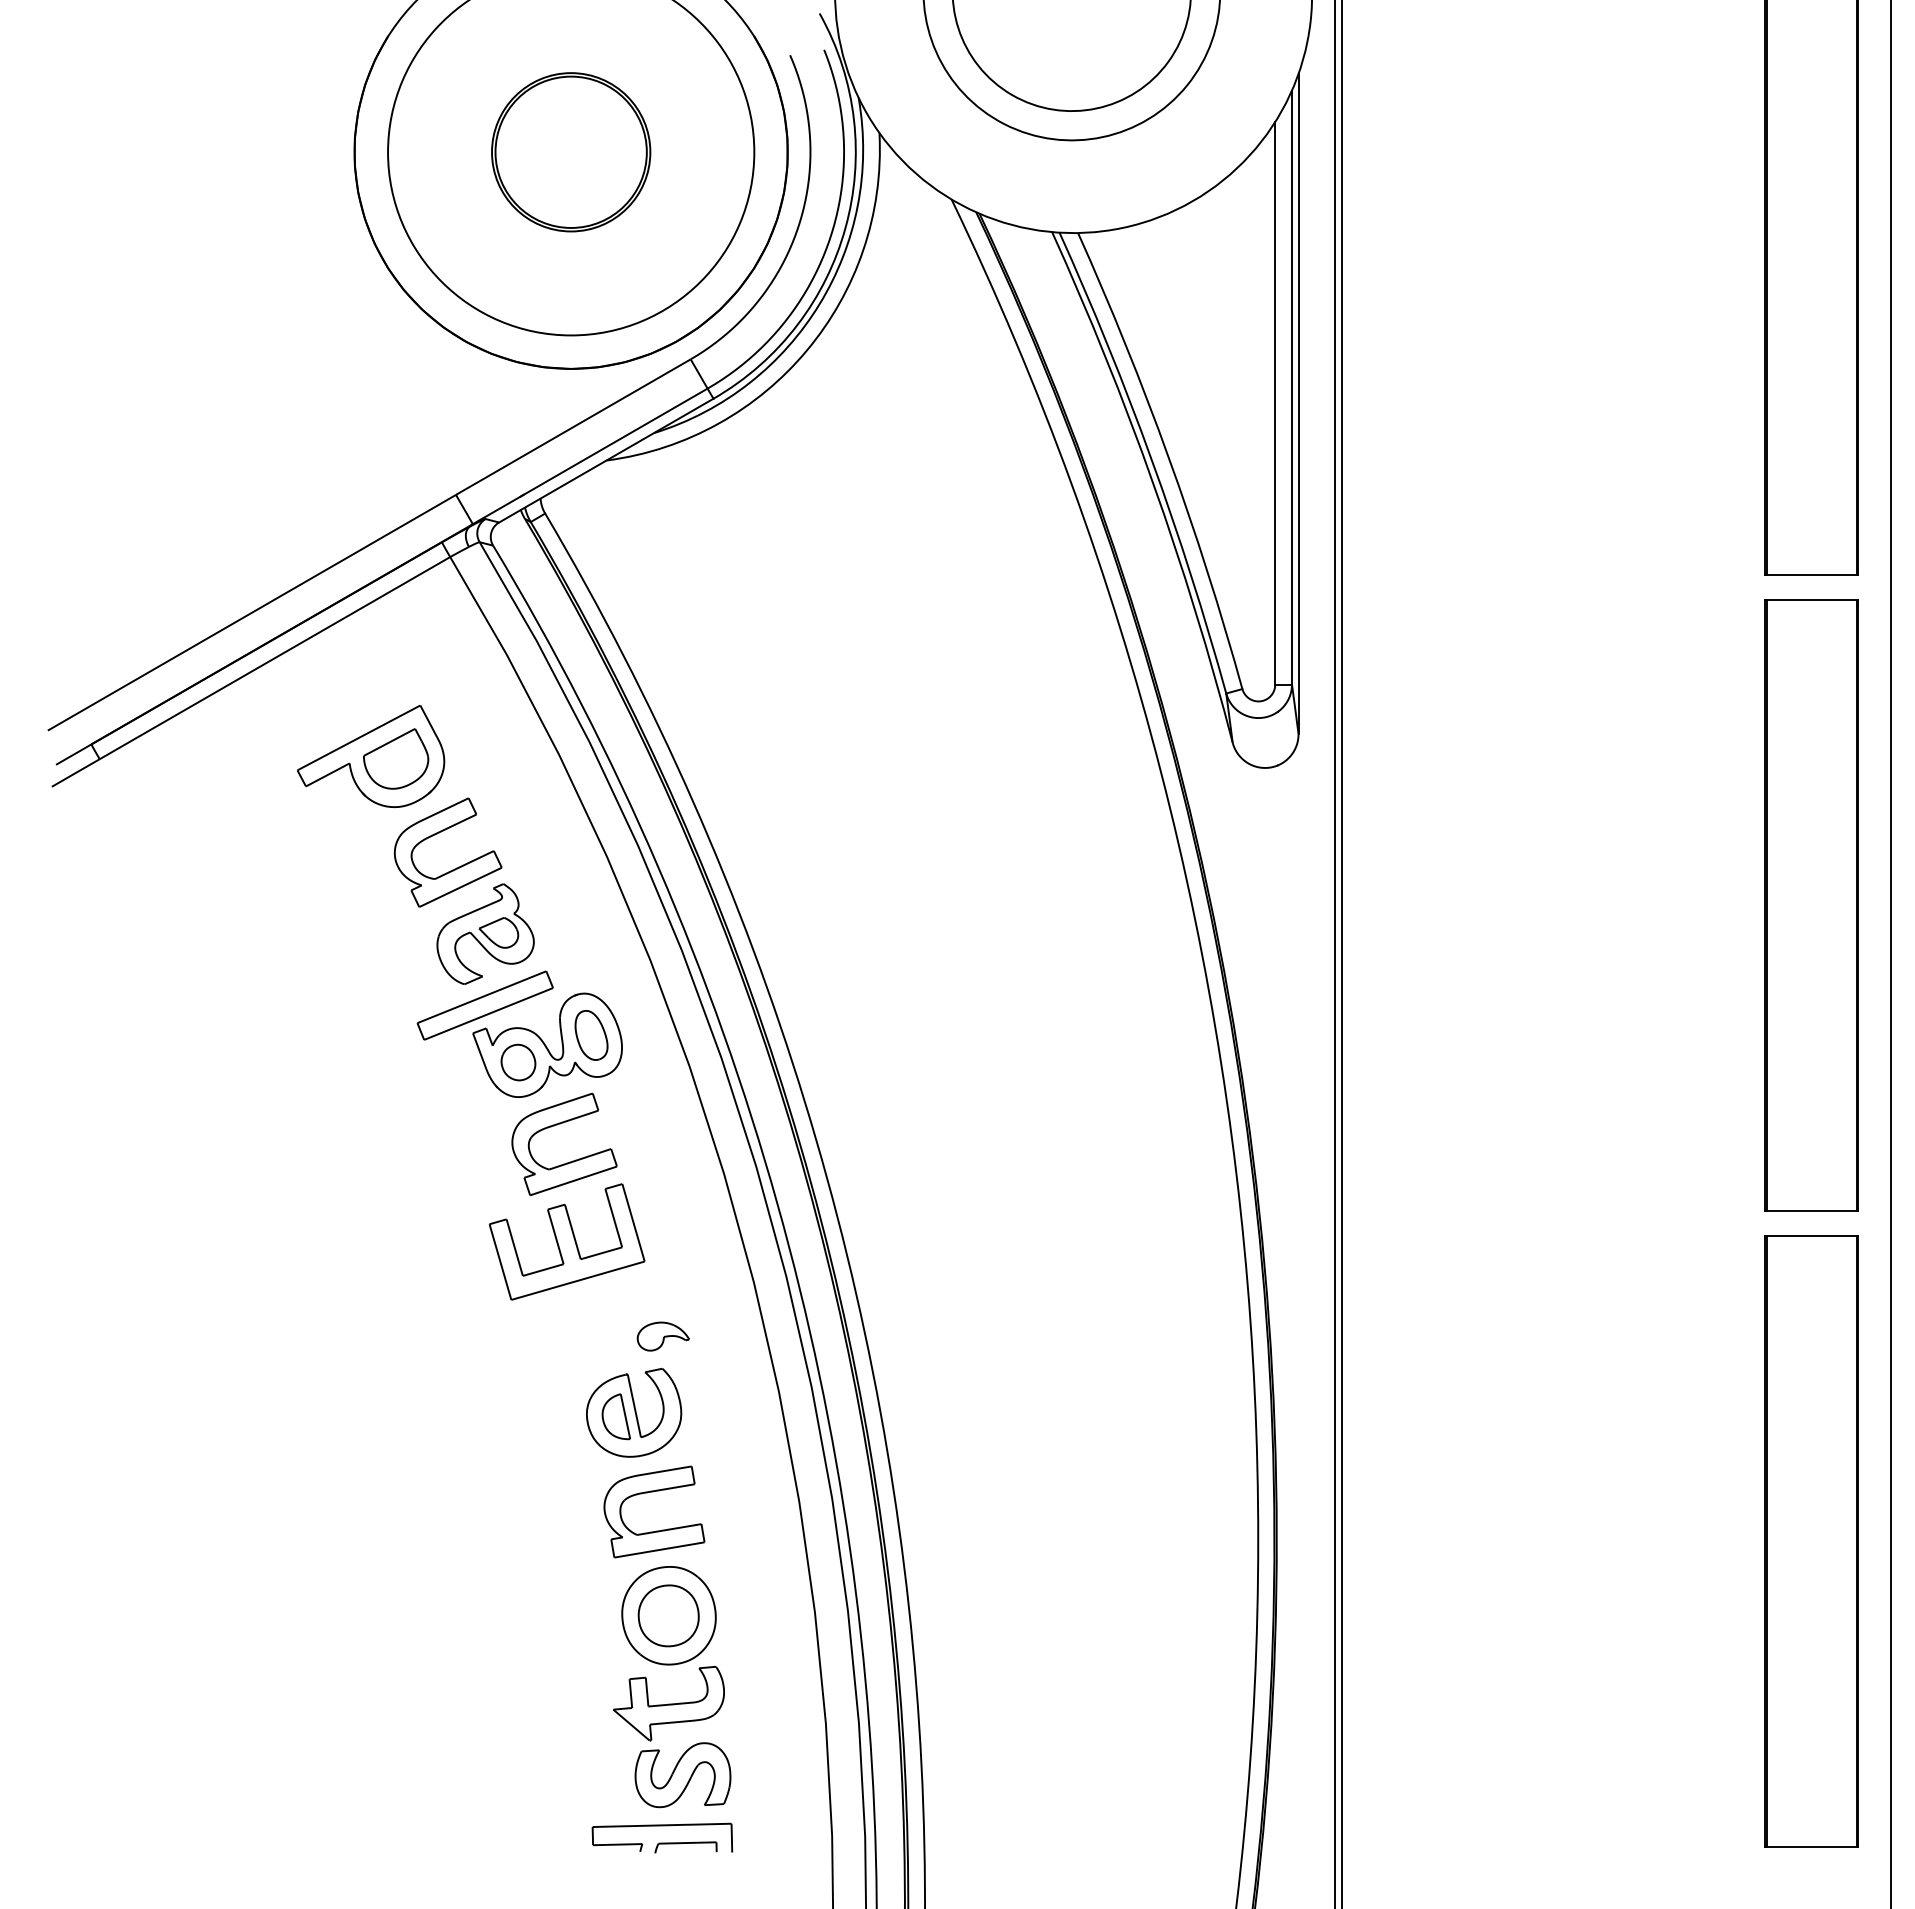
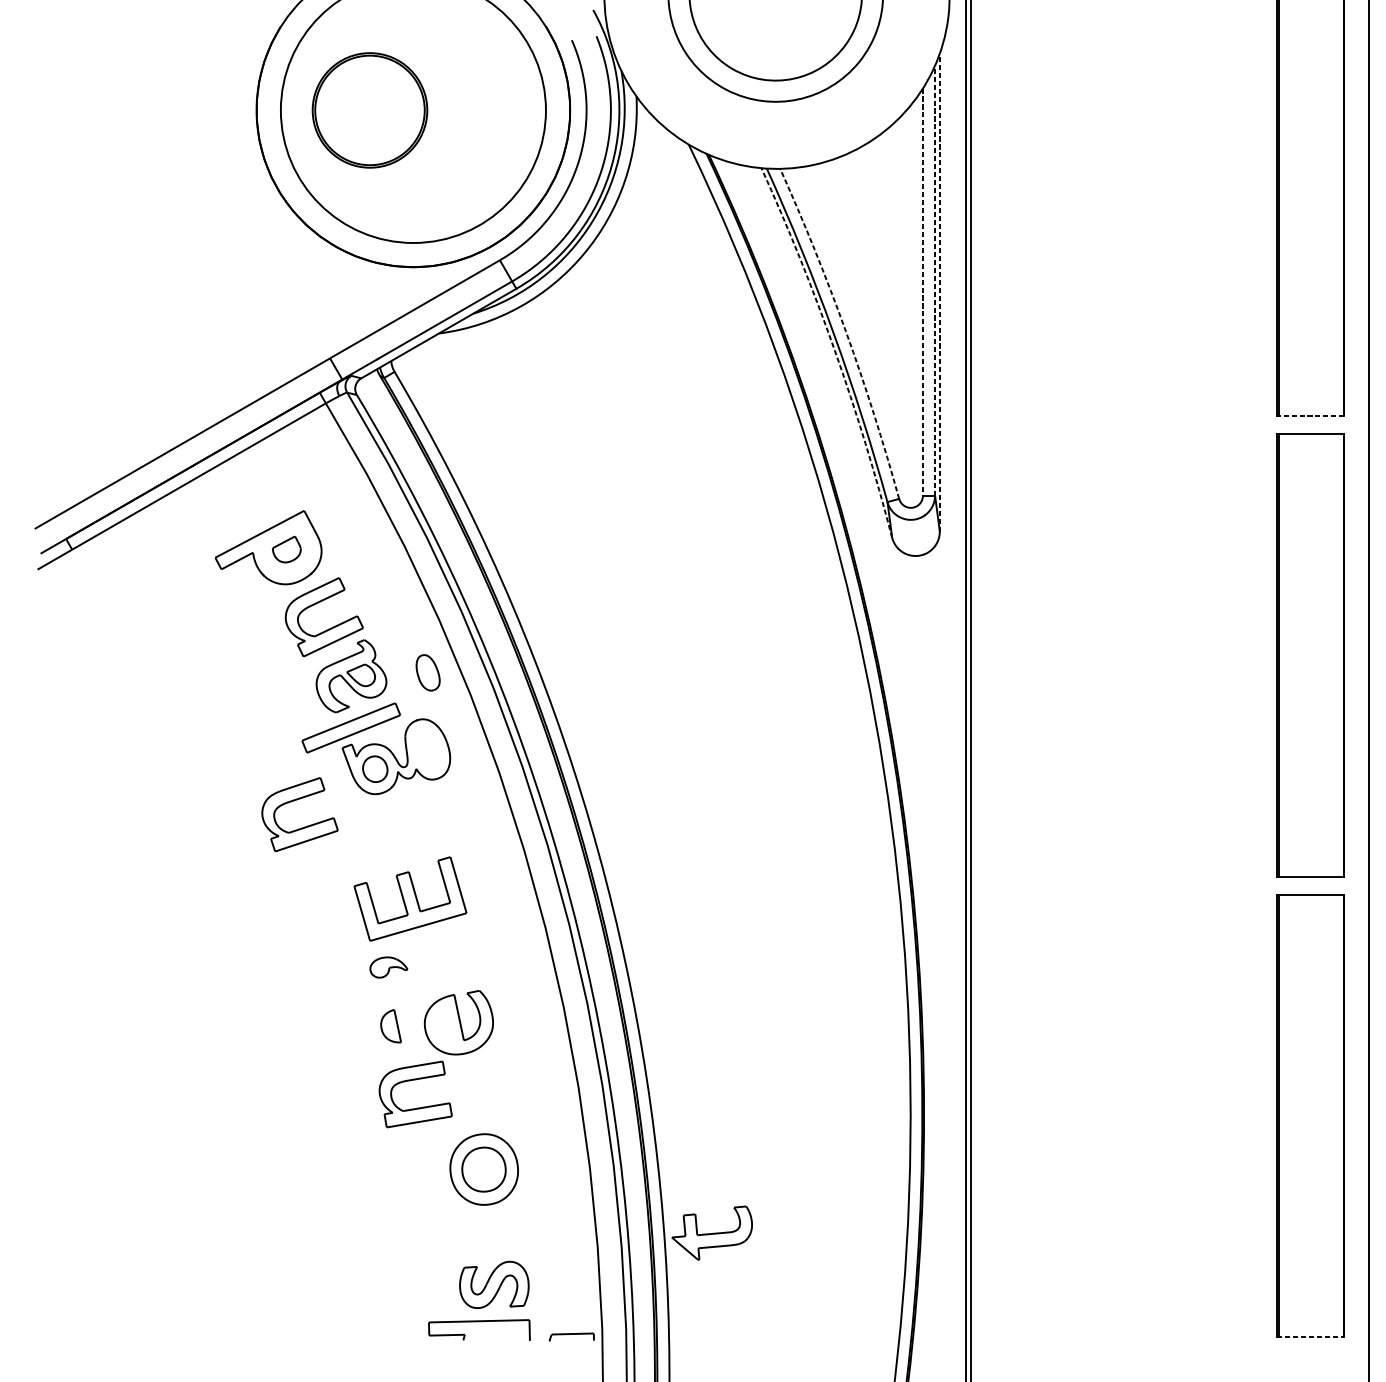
part: (571, 152) -> (370, 110), moved
line: (1291, 387) -> (934, 280), solid -> dashed
line: (1275, 403) -> (923, 292), solid -> dashed
line: (1298, 403) -> (939, 292), solid -> dashed
arc: (1168, 457) -> (845, 331), solid -> dashed
arc: (1153, 483) -> (834, 350), solid -> dashed
line: (1810, 575) -> (1310, 416), solid -> dashed
part: (396, 758) -> (287, 549), size x0.6
part: (591, 1035) -> (428, 672), moved
part: (569, 1161) -> (303, 827), moved
part: (662, 1336) -> (388, 967), moved
part: (615, 1416) -> (390, 1026), moved
part: (653, 1492) -> (415, 1080), moved
part: (668, 1703) -> (711, 1233), moved
part: (685, 1847) -> (571, 1337), moved
line: (1811, 1847) -> (1311, 1337), solid -> dashed

